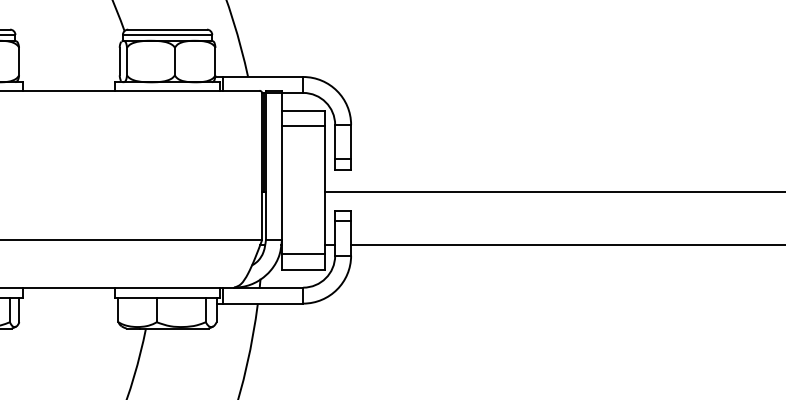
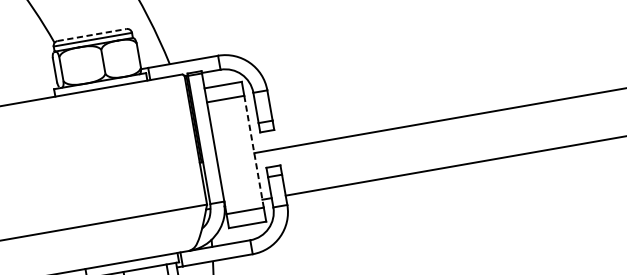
line: (168, 29) -> (92, 34), solid -> dashed
line: (324, 190) -> (254, 151), solid -> dashed

